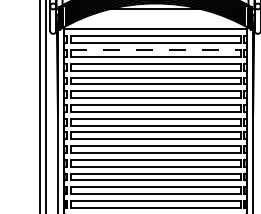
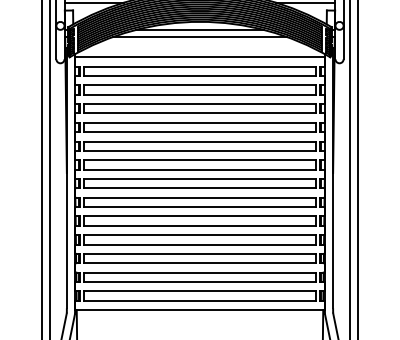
line: (155, 14) -> (199, 36), added
line: (155, 50) -> (199, 85), dashed -> solid

